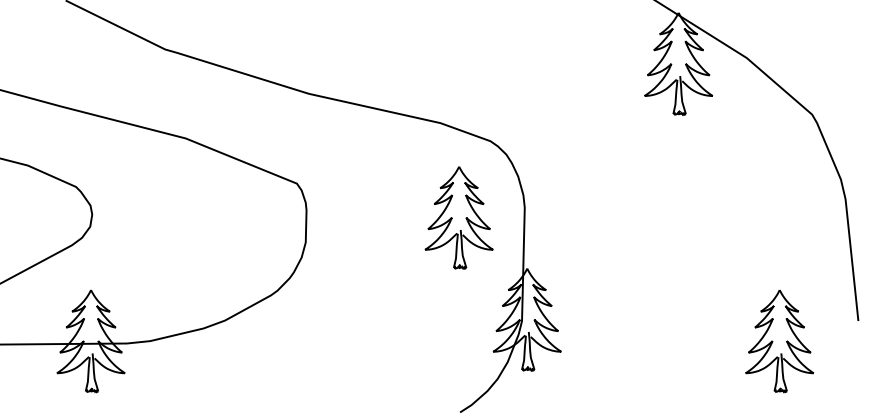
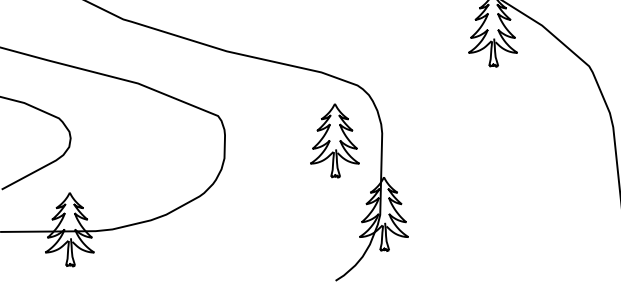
part: (779, 341) -> (565, 229), removed

